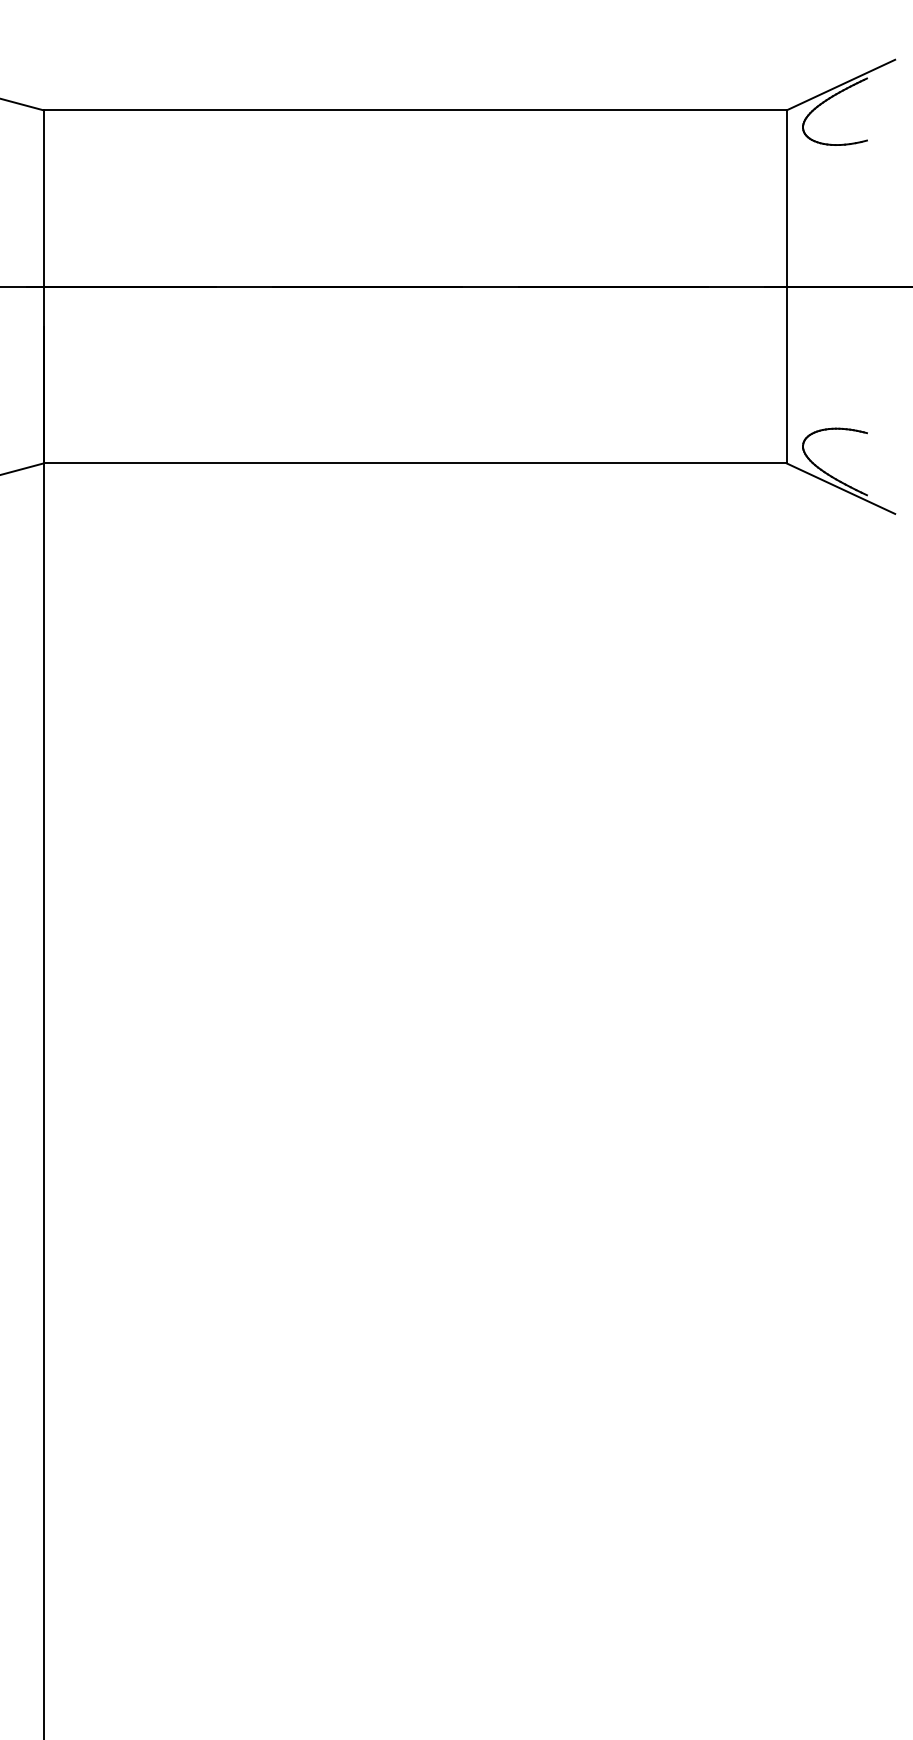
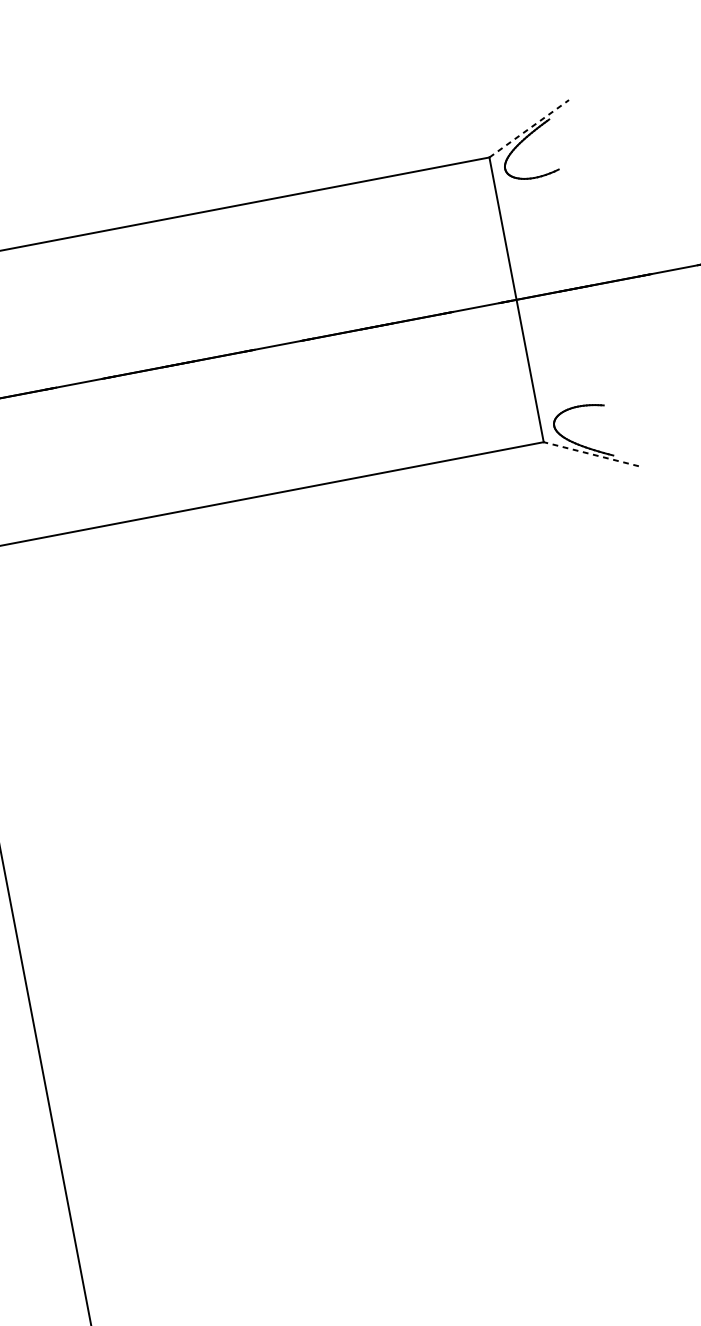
line: (840, 85) -> (528, 129), solid -> dashed
line: (840, 488) -> (590, 454), solid -> dashed

